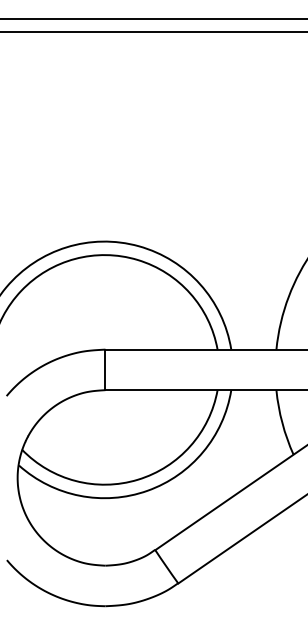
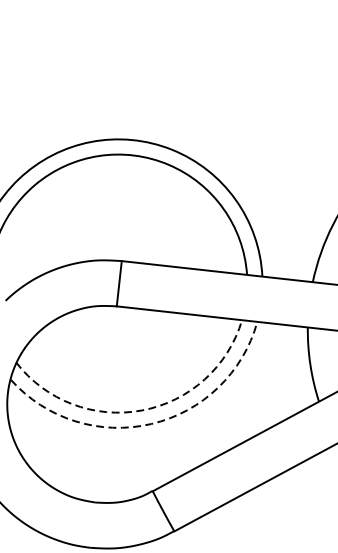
arc: (137, 479) -> (141, 410), solid -> dashed
arc: (147, 490) -> (151, 423), solid -> dashed

